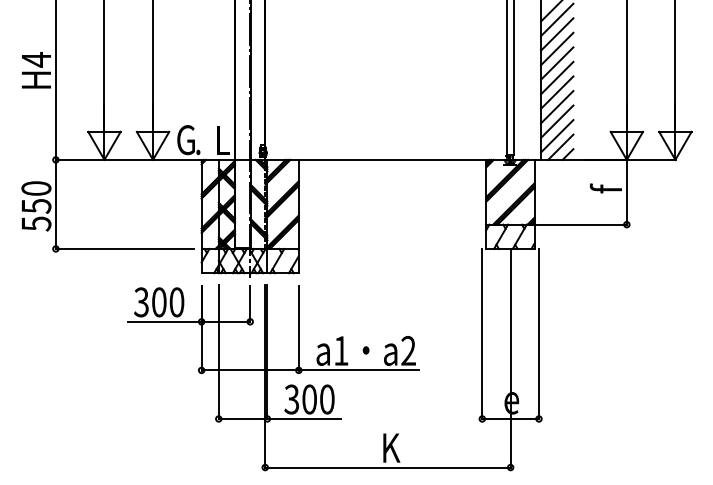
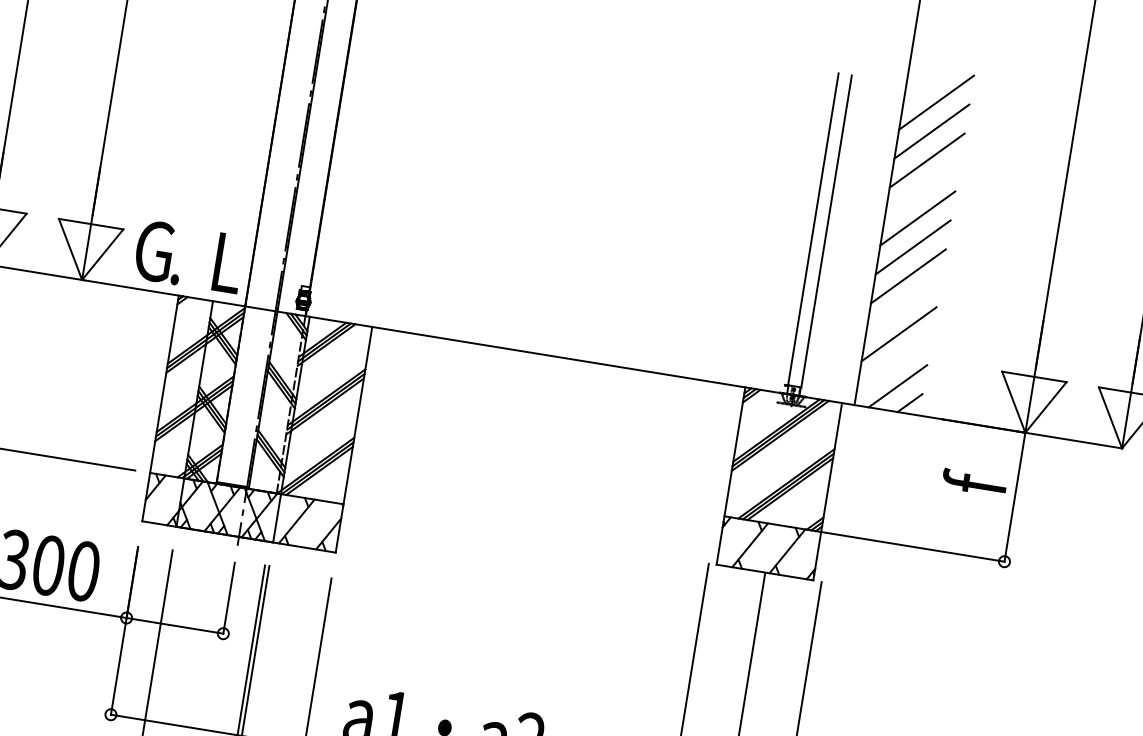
line: (557, 48) -> (923, 188), removed
line: (557, 107) -> (904, 306), removed
line: (557, 136) -> (894, 363), removed

